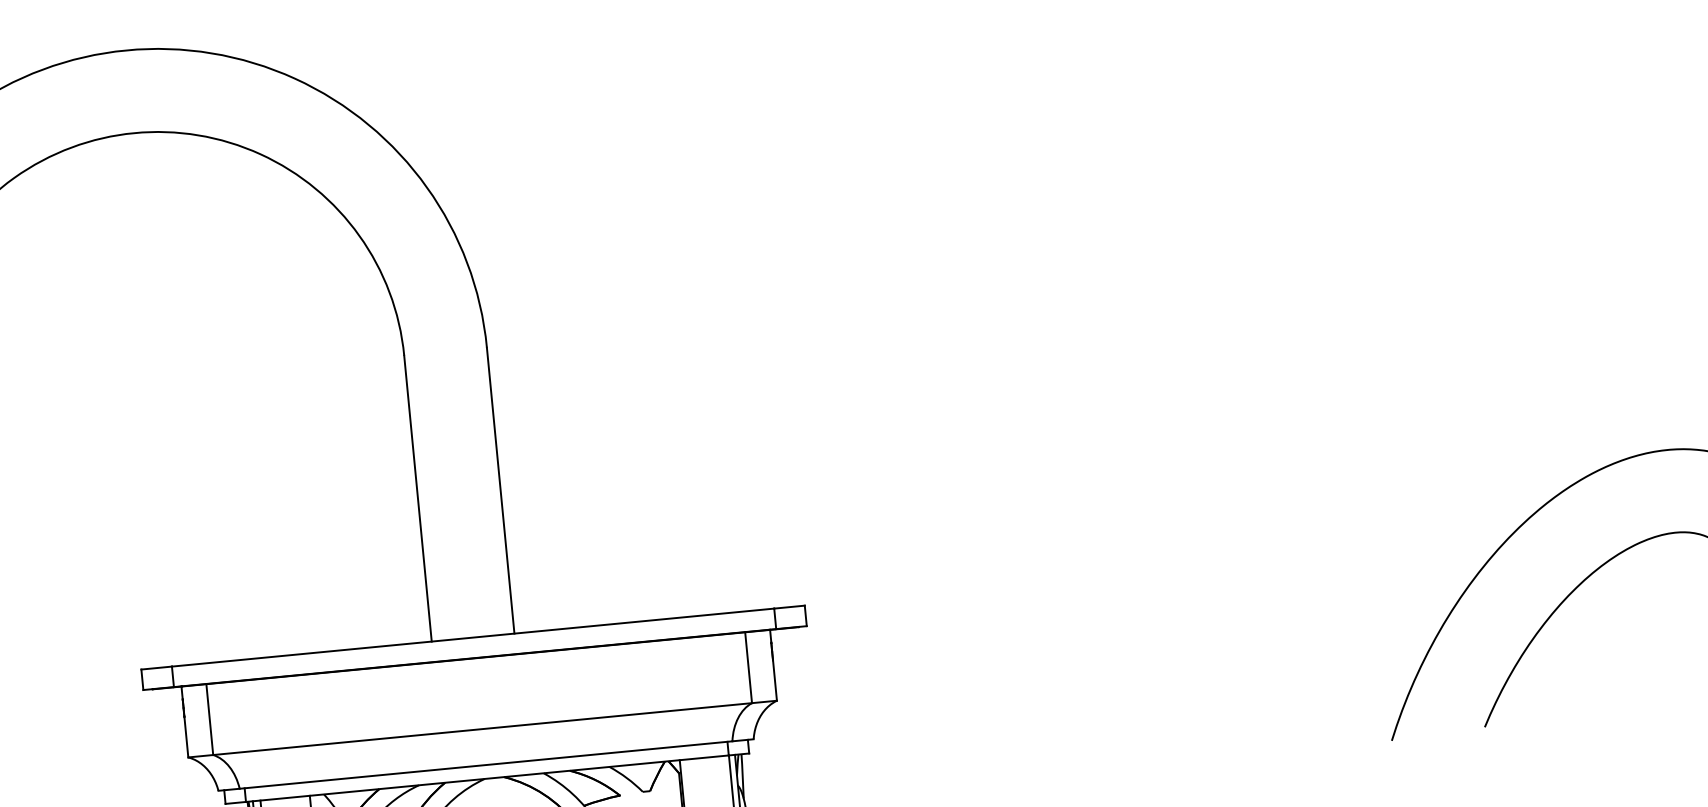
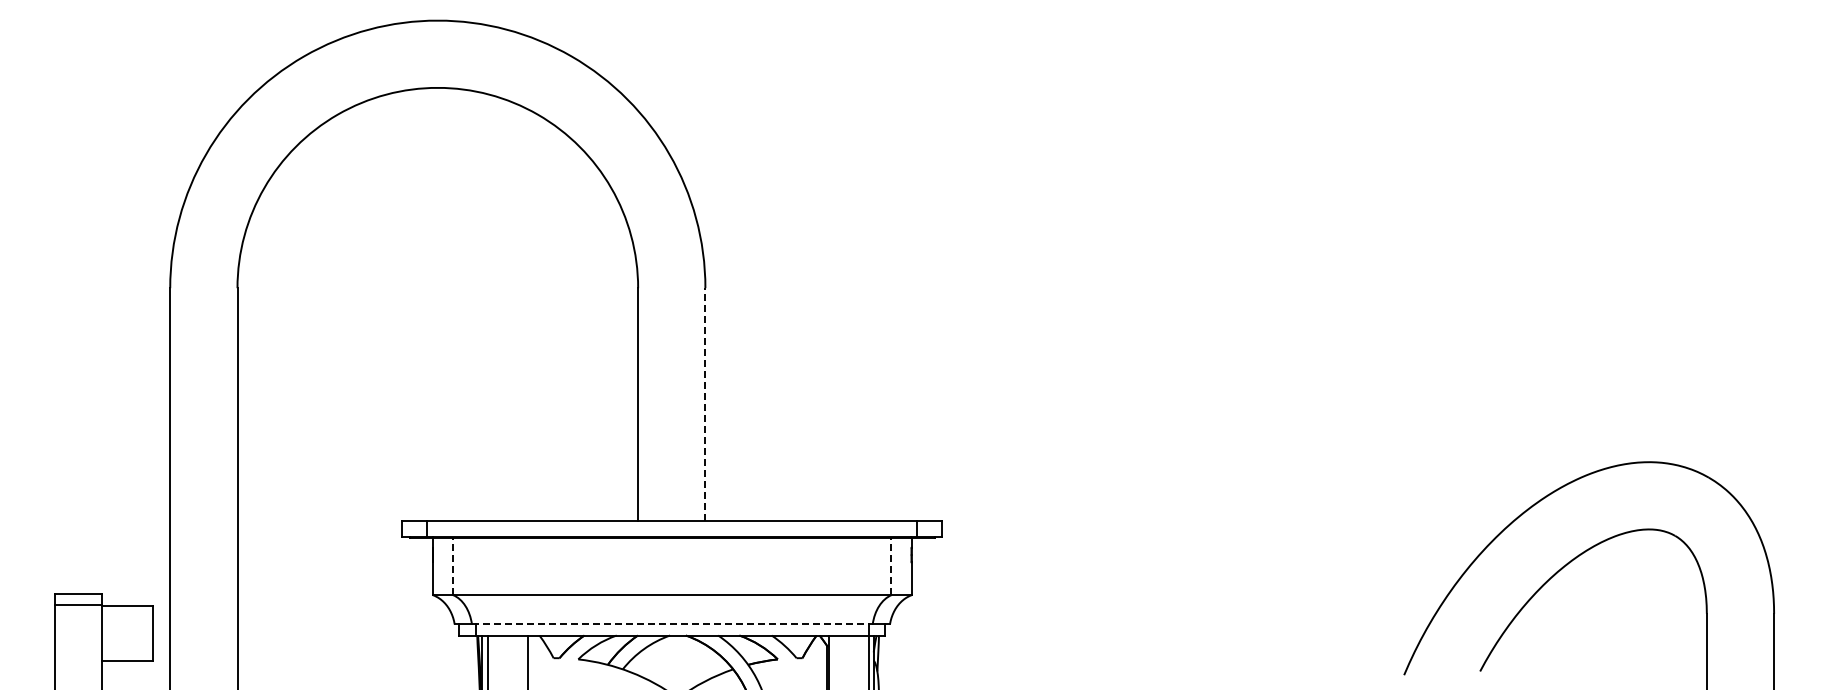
line: (500, 489) -> (705, 403), solid -> dashed
line: (748, 667) -> (891, 566), solid -> dashed
line: (210, 719) -> (453, 566), solid -> dashed
line: (486, 765) -> (672, 624), solid -> dashed

